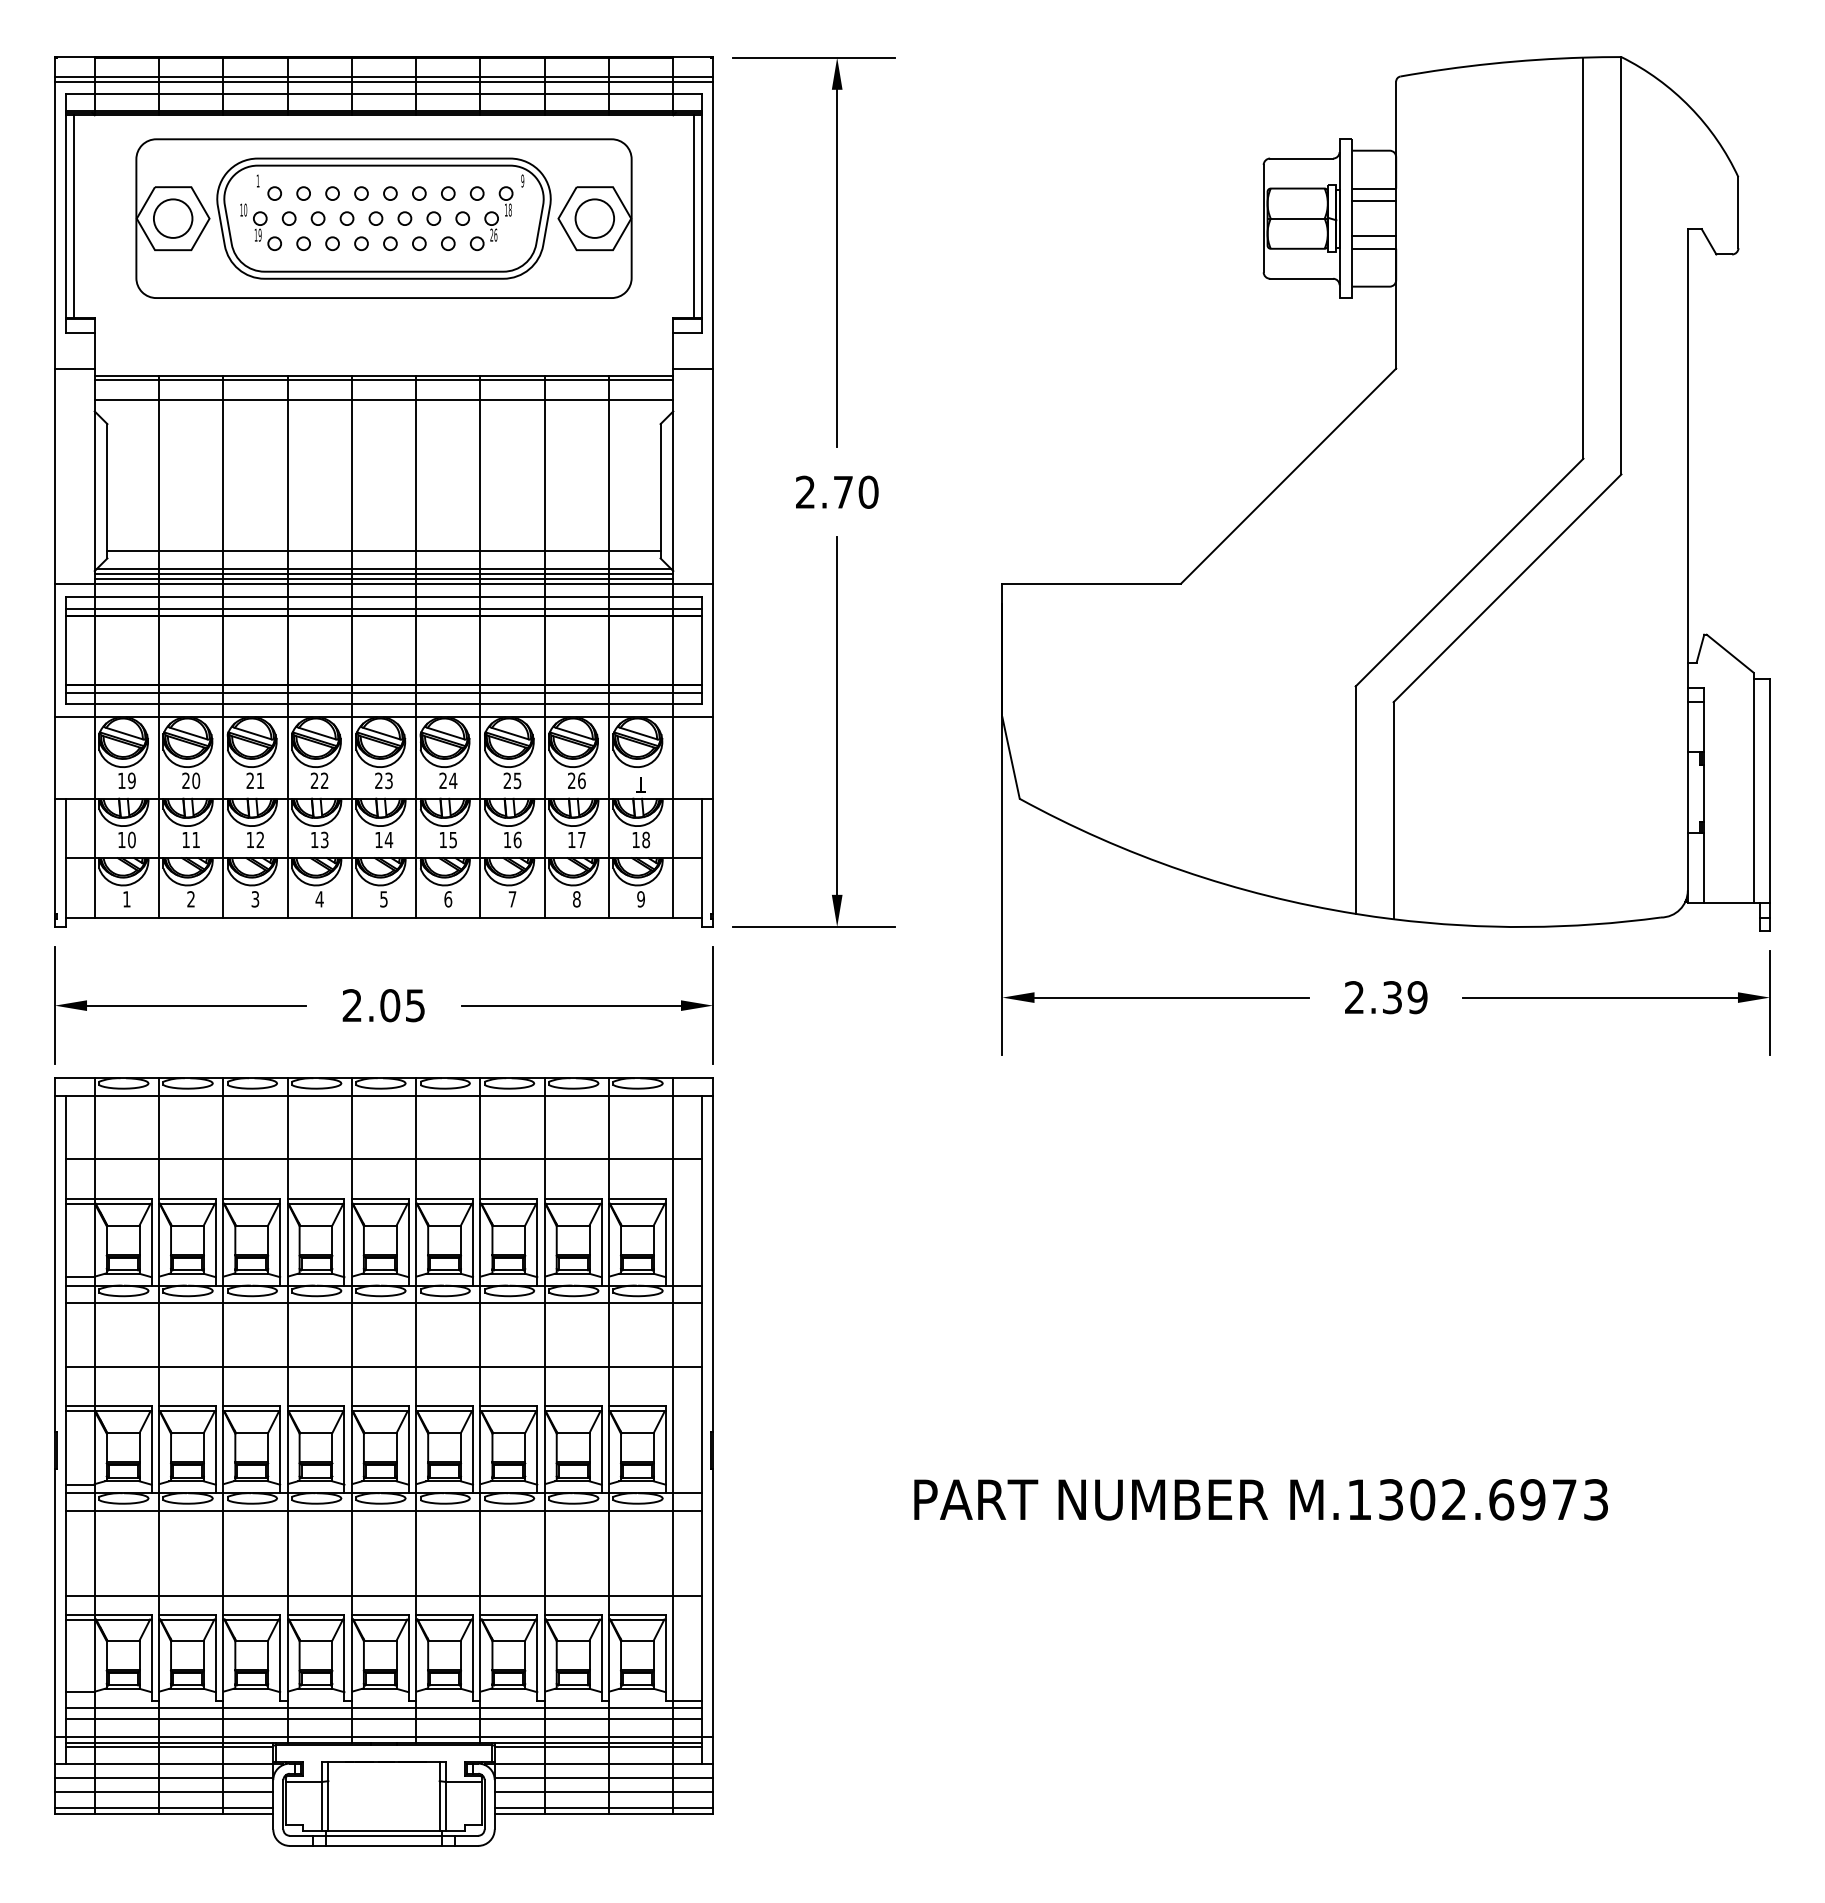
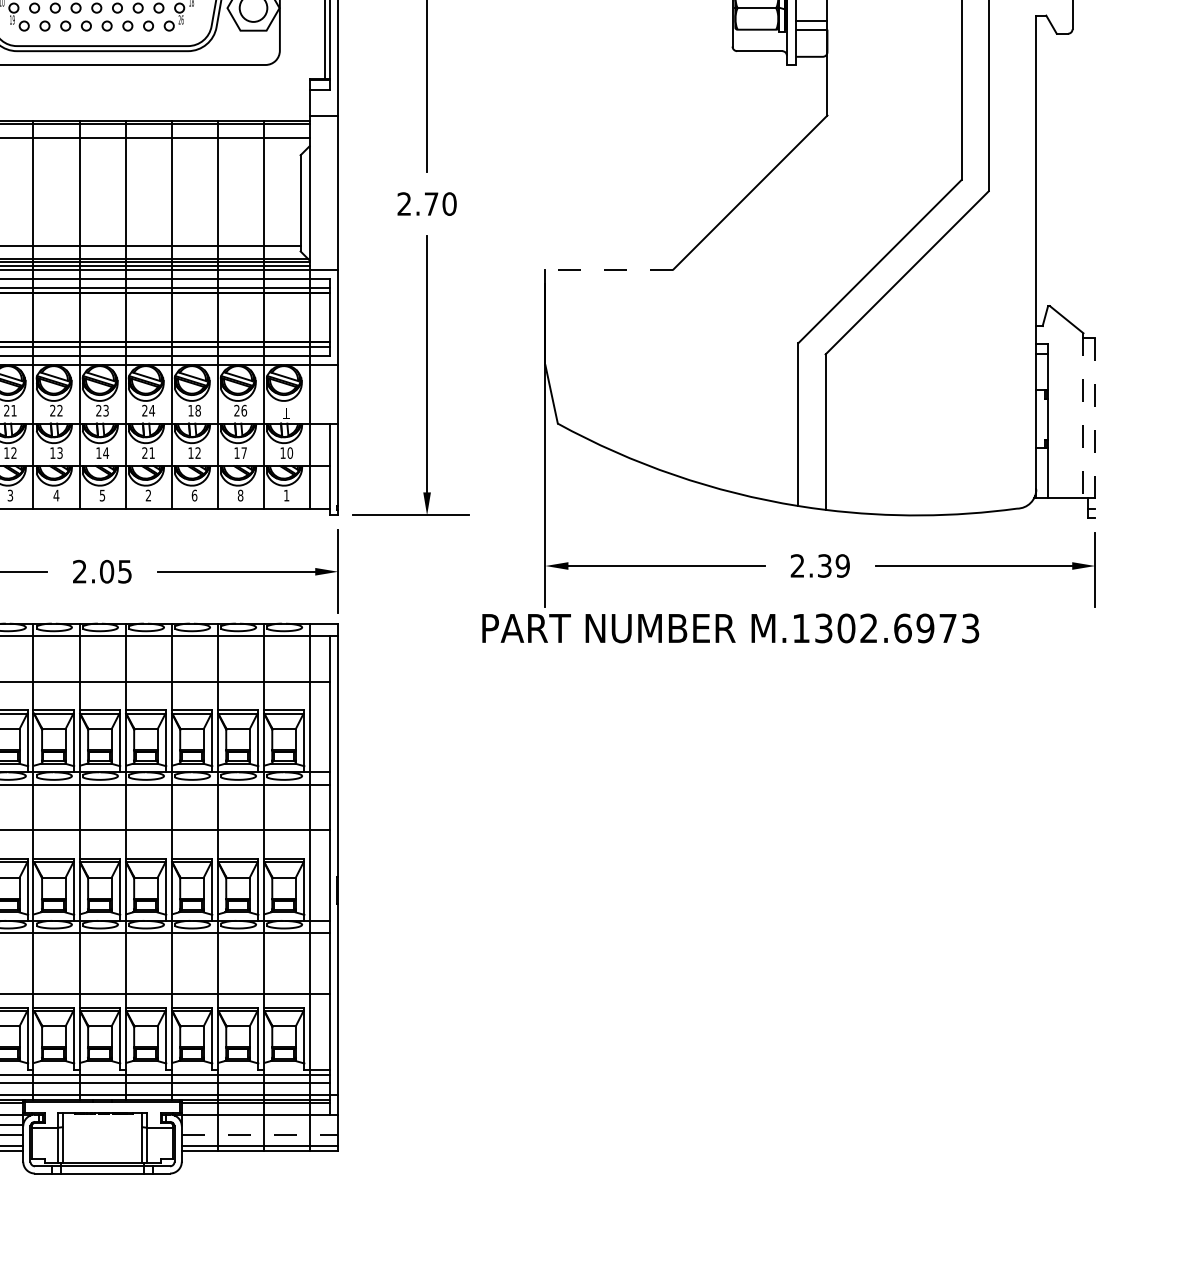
line: (1091, 583) -> (609, 269), solid -> dashed
text: (512, 780) -> (194, 410), 25 -> 18
line: (1753, 788) -> (1083, 416), solid -> dashed
line: (1770, 804) -> (1095, 427), solid -> dashed
text: (447, 839) -> (148, 452), 15 -> 21
text: (517, 839) -> (198, 452), 16 -> 12
text: (646, 839) -> (290, 452), 18 -> 10
text: (448, 899) -> (148, 495), 6 -> 2
text: (512, 899) -> (194, 495), 7 -> 6
text: (640, 899) -> (286, 495), 9 -> 1
text: (1260, 1499) -> (730, 628), moved
line: (603, 1777) -> (259, 1124), removed
line: (604, 1792) -> (260, 1135), solid -> dashed

